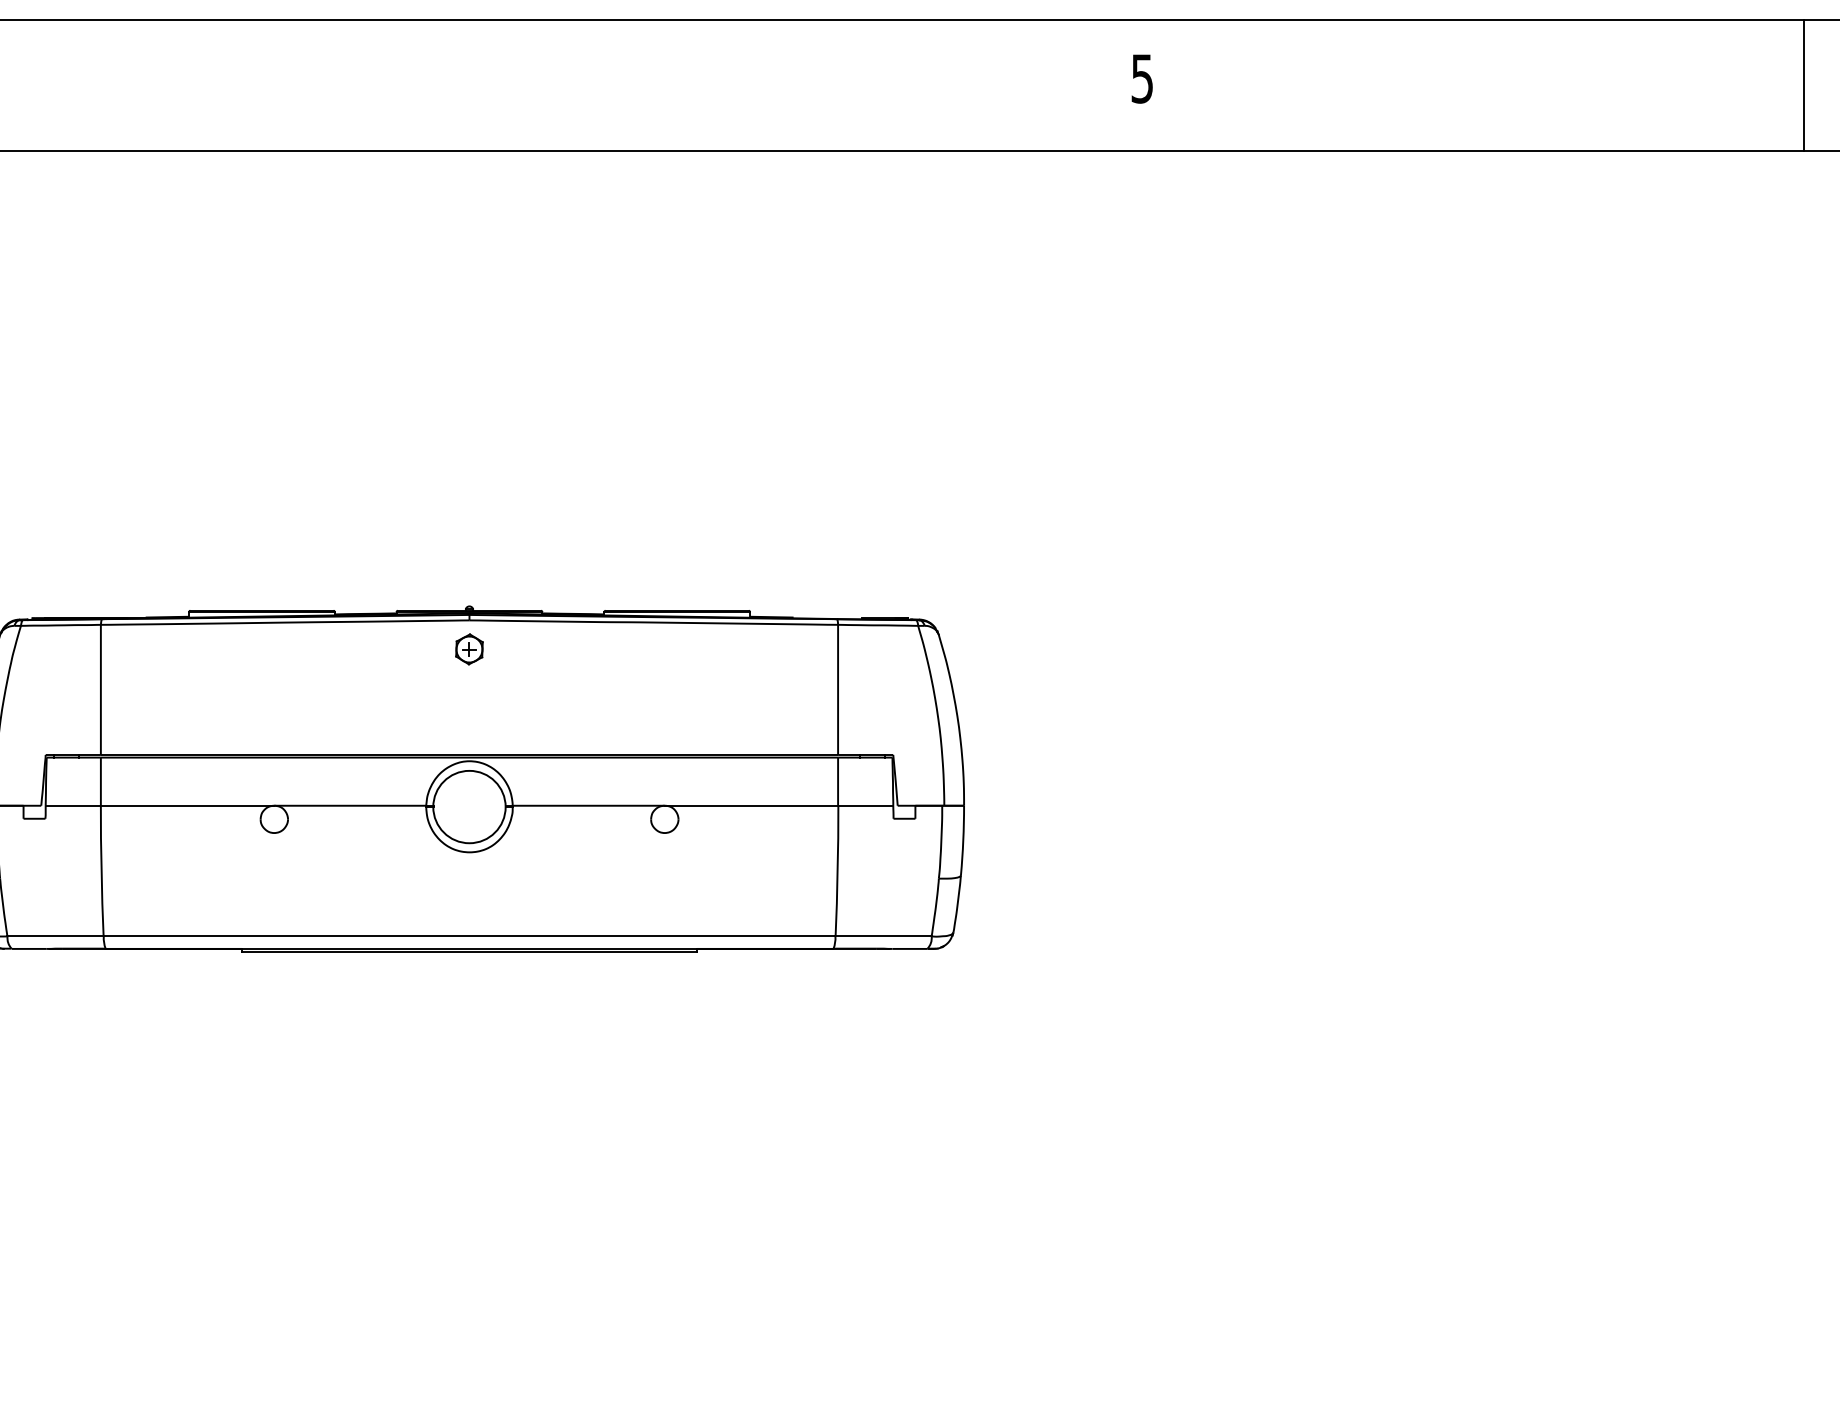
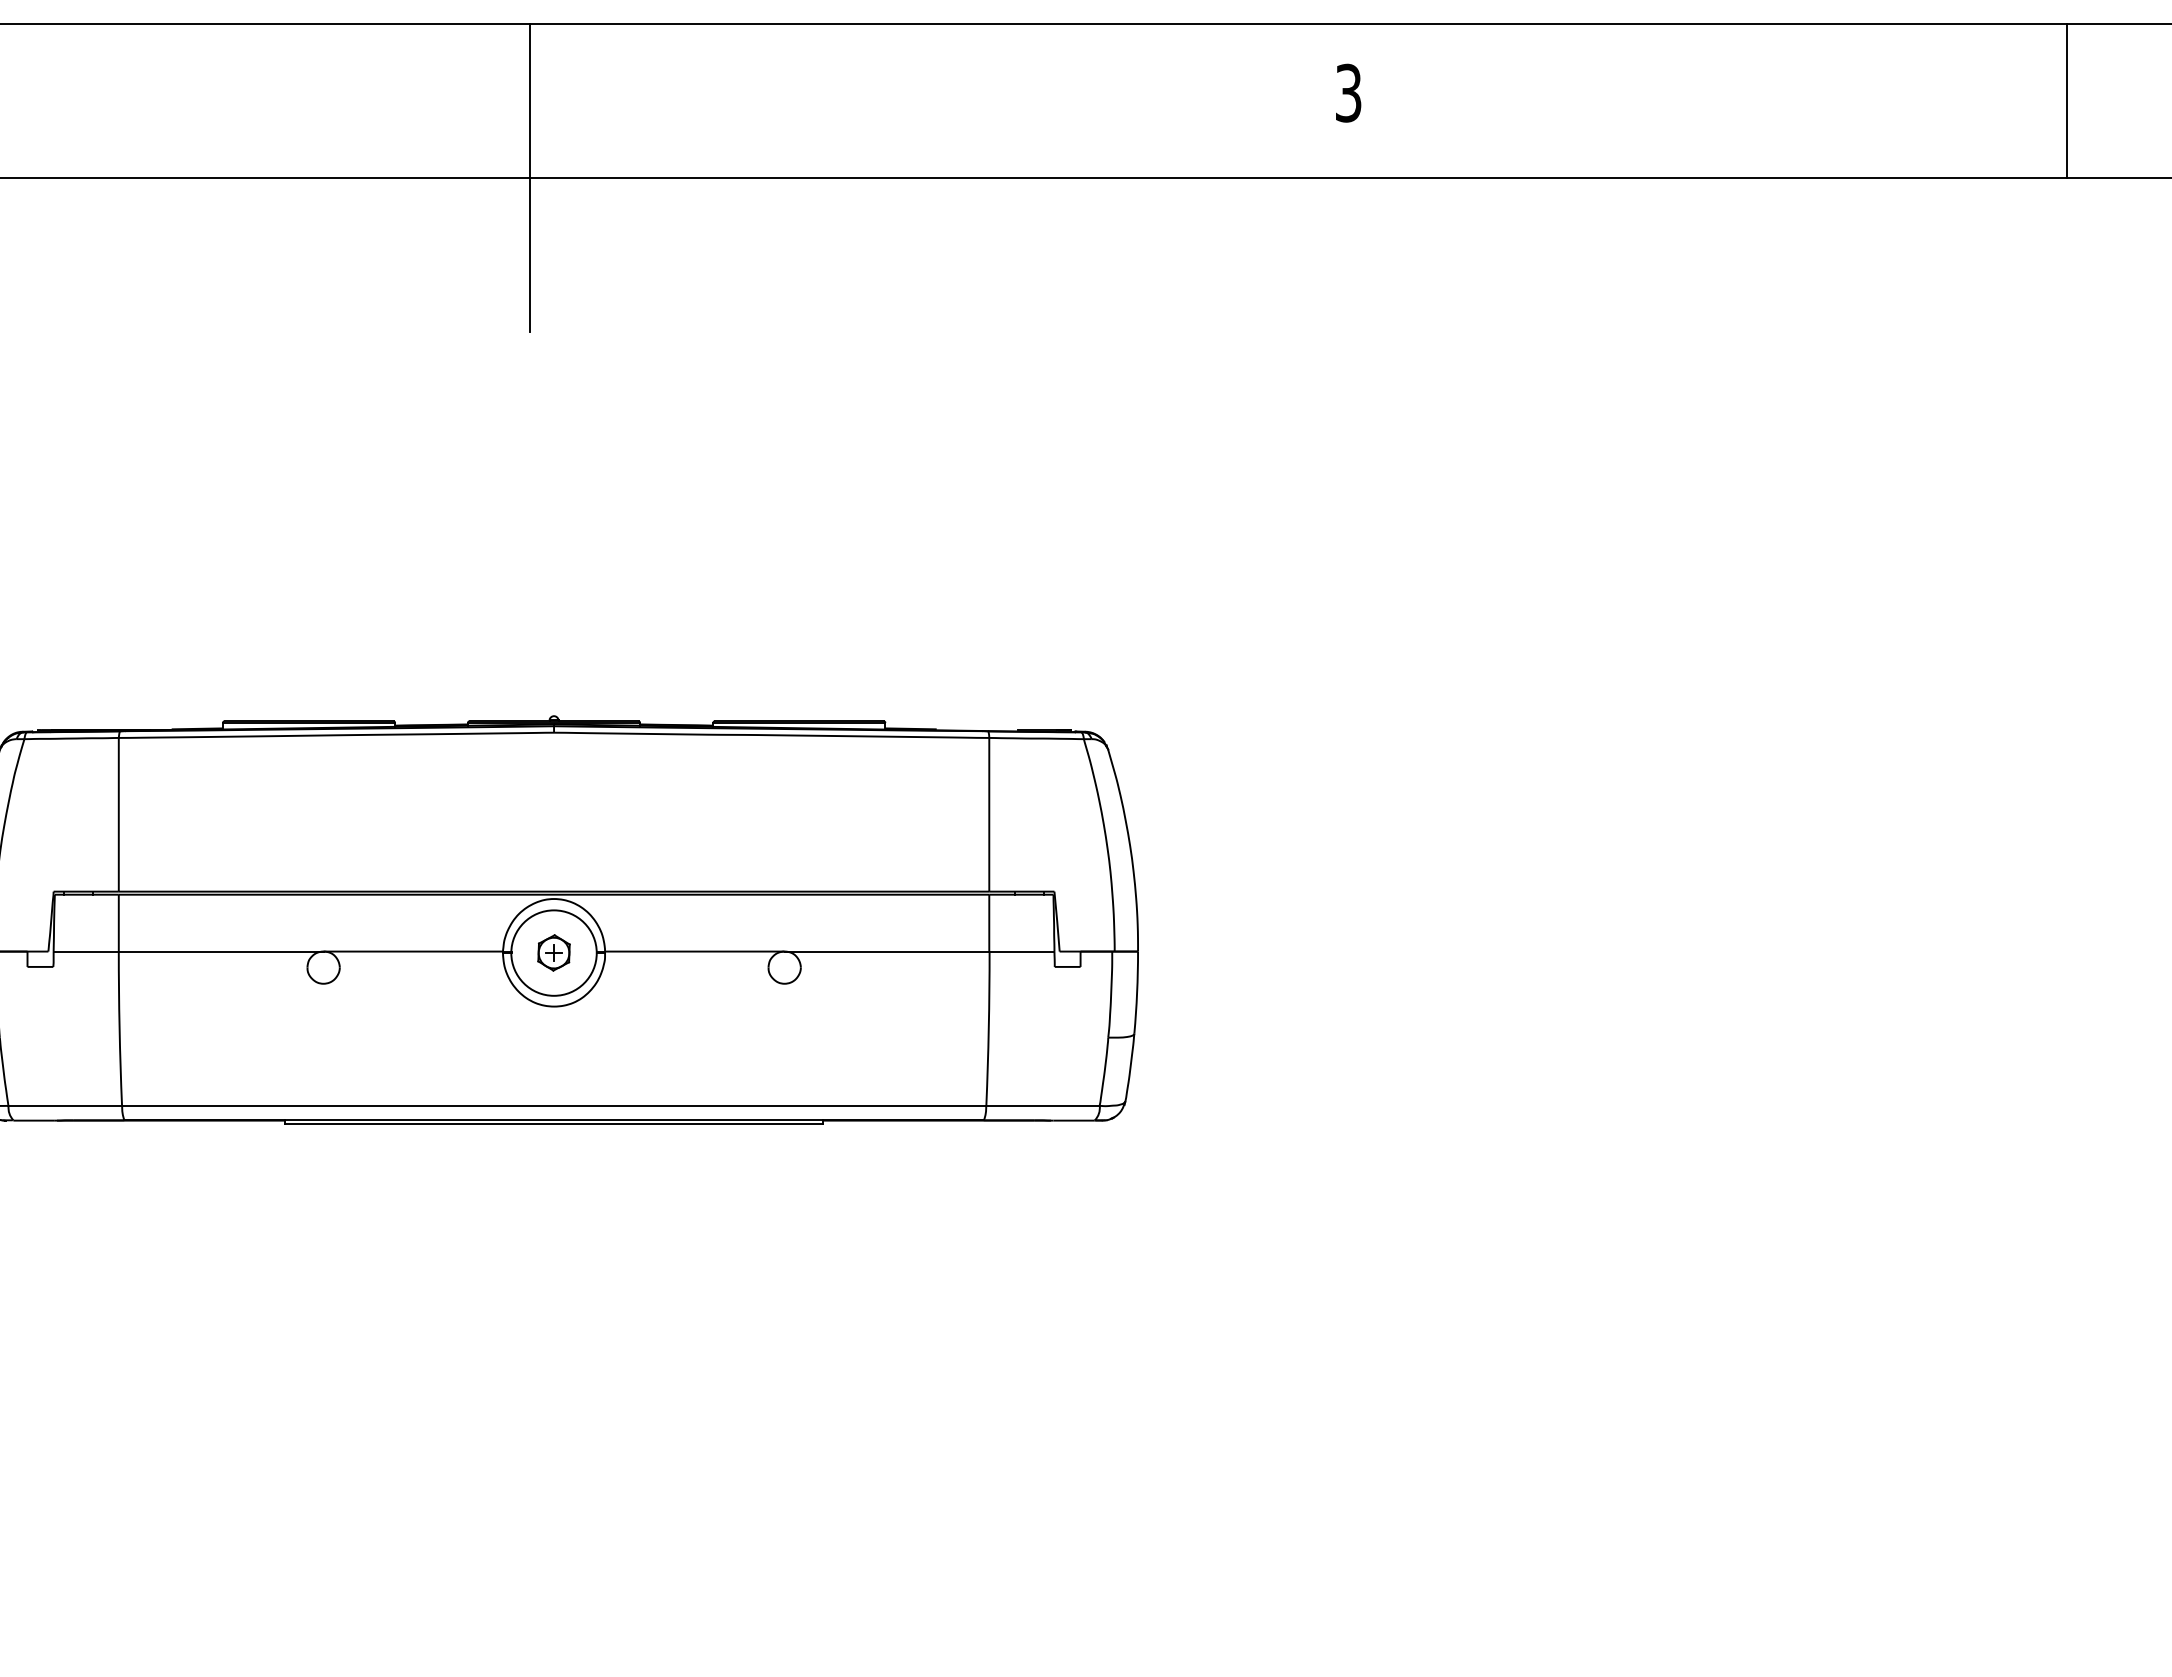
text: (1142, 78) -> (1348, 92), 5 -> 3
line: (1803, 84) -> (2066, 100), moved
line: (448, 150) -> (529, 177), added
part: (469, 649) -> (553, 952), moved

